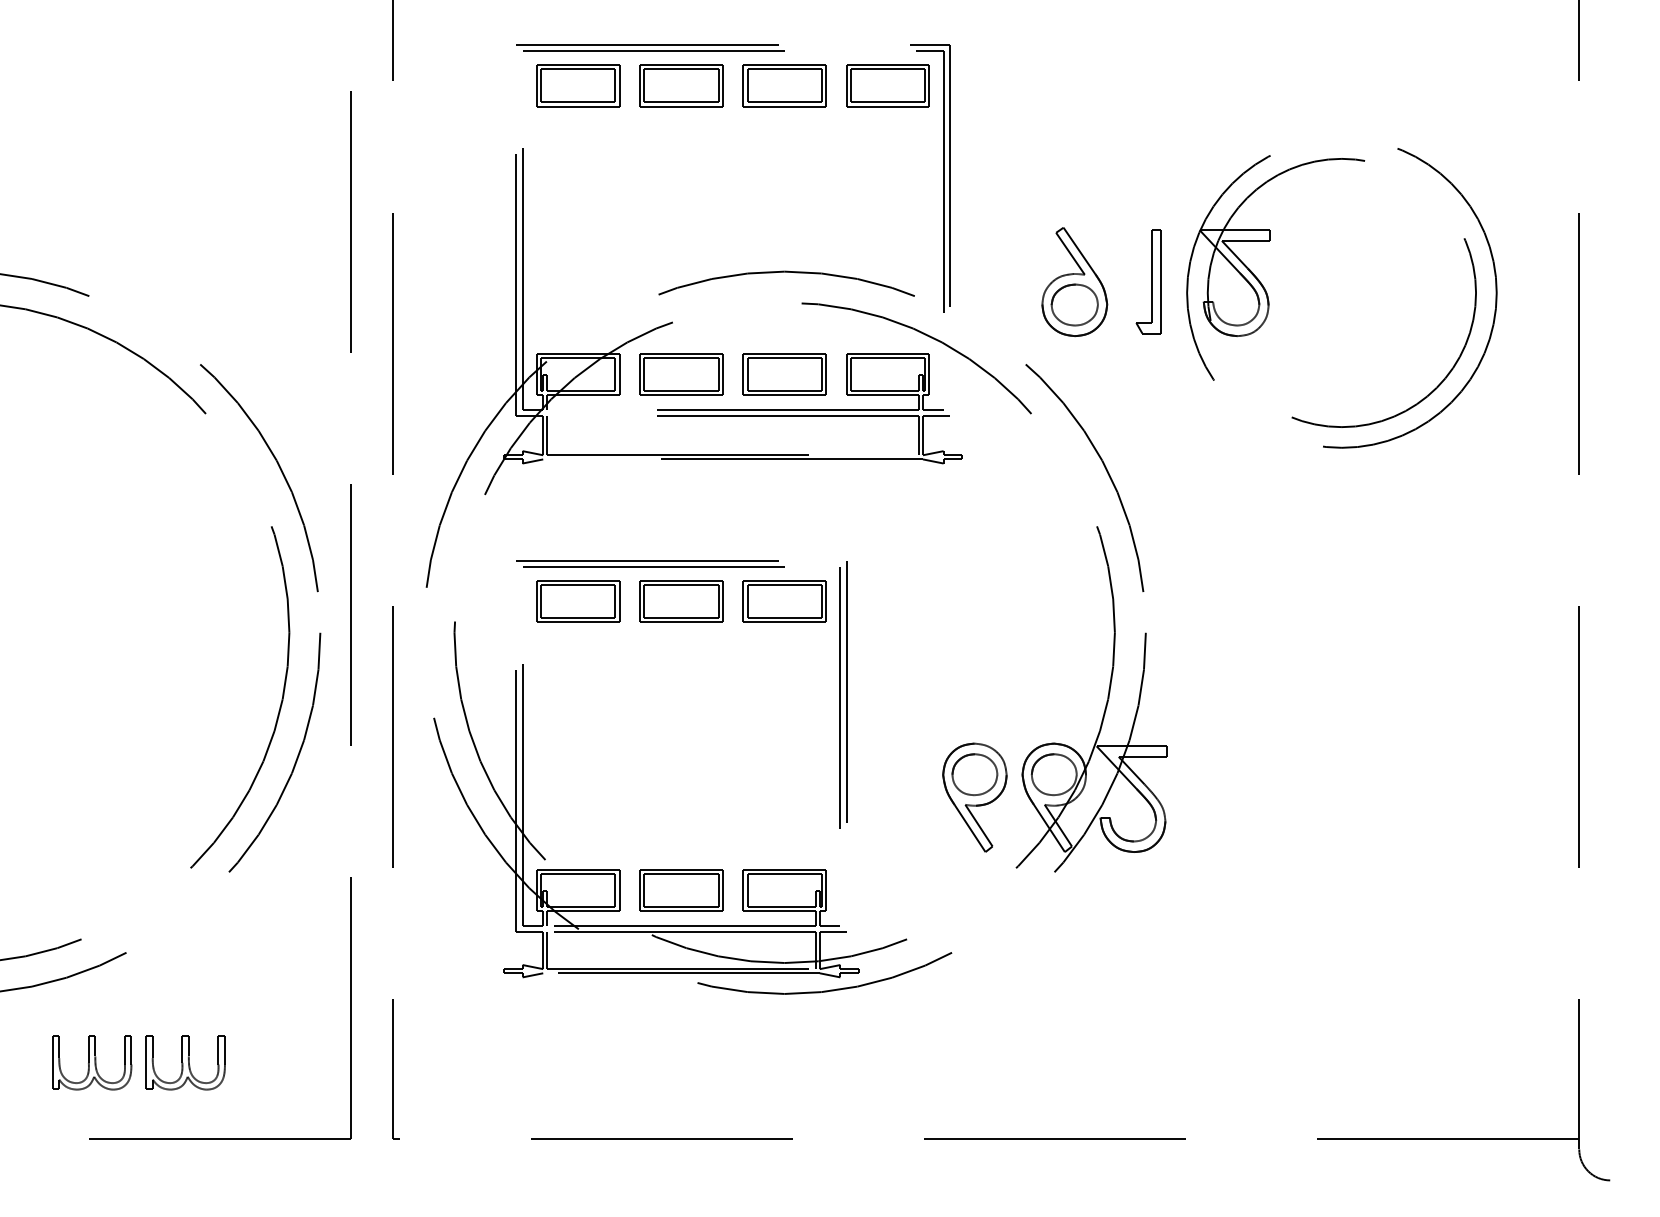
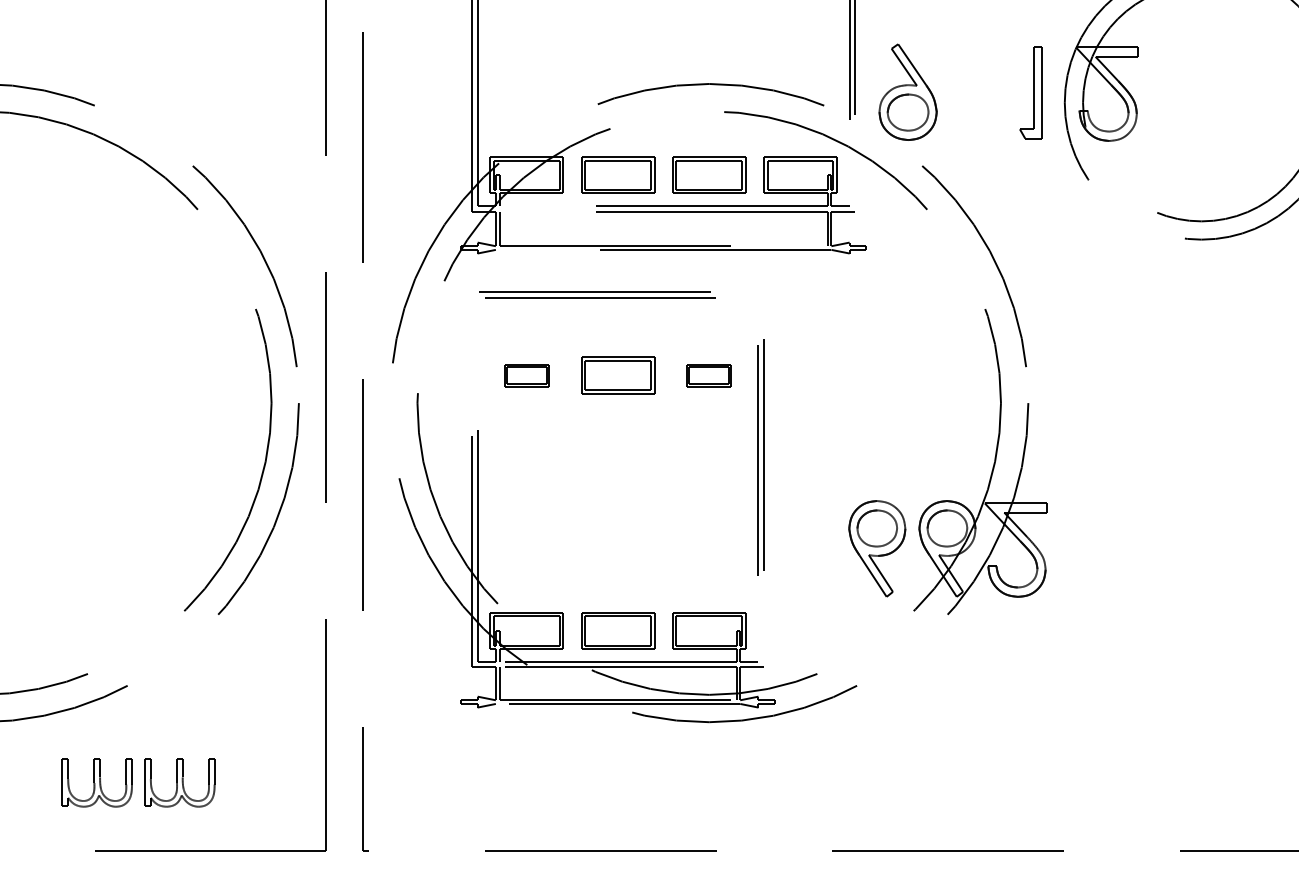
part: (1074, 282) -> (907, 92), moved
part: (650, 563) -> (597, 295), moved
part: (578, 601) -> (527, 375), size x0.6
part: (784, 601) -> (709, 375), size x0.6

